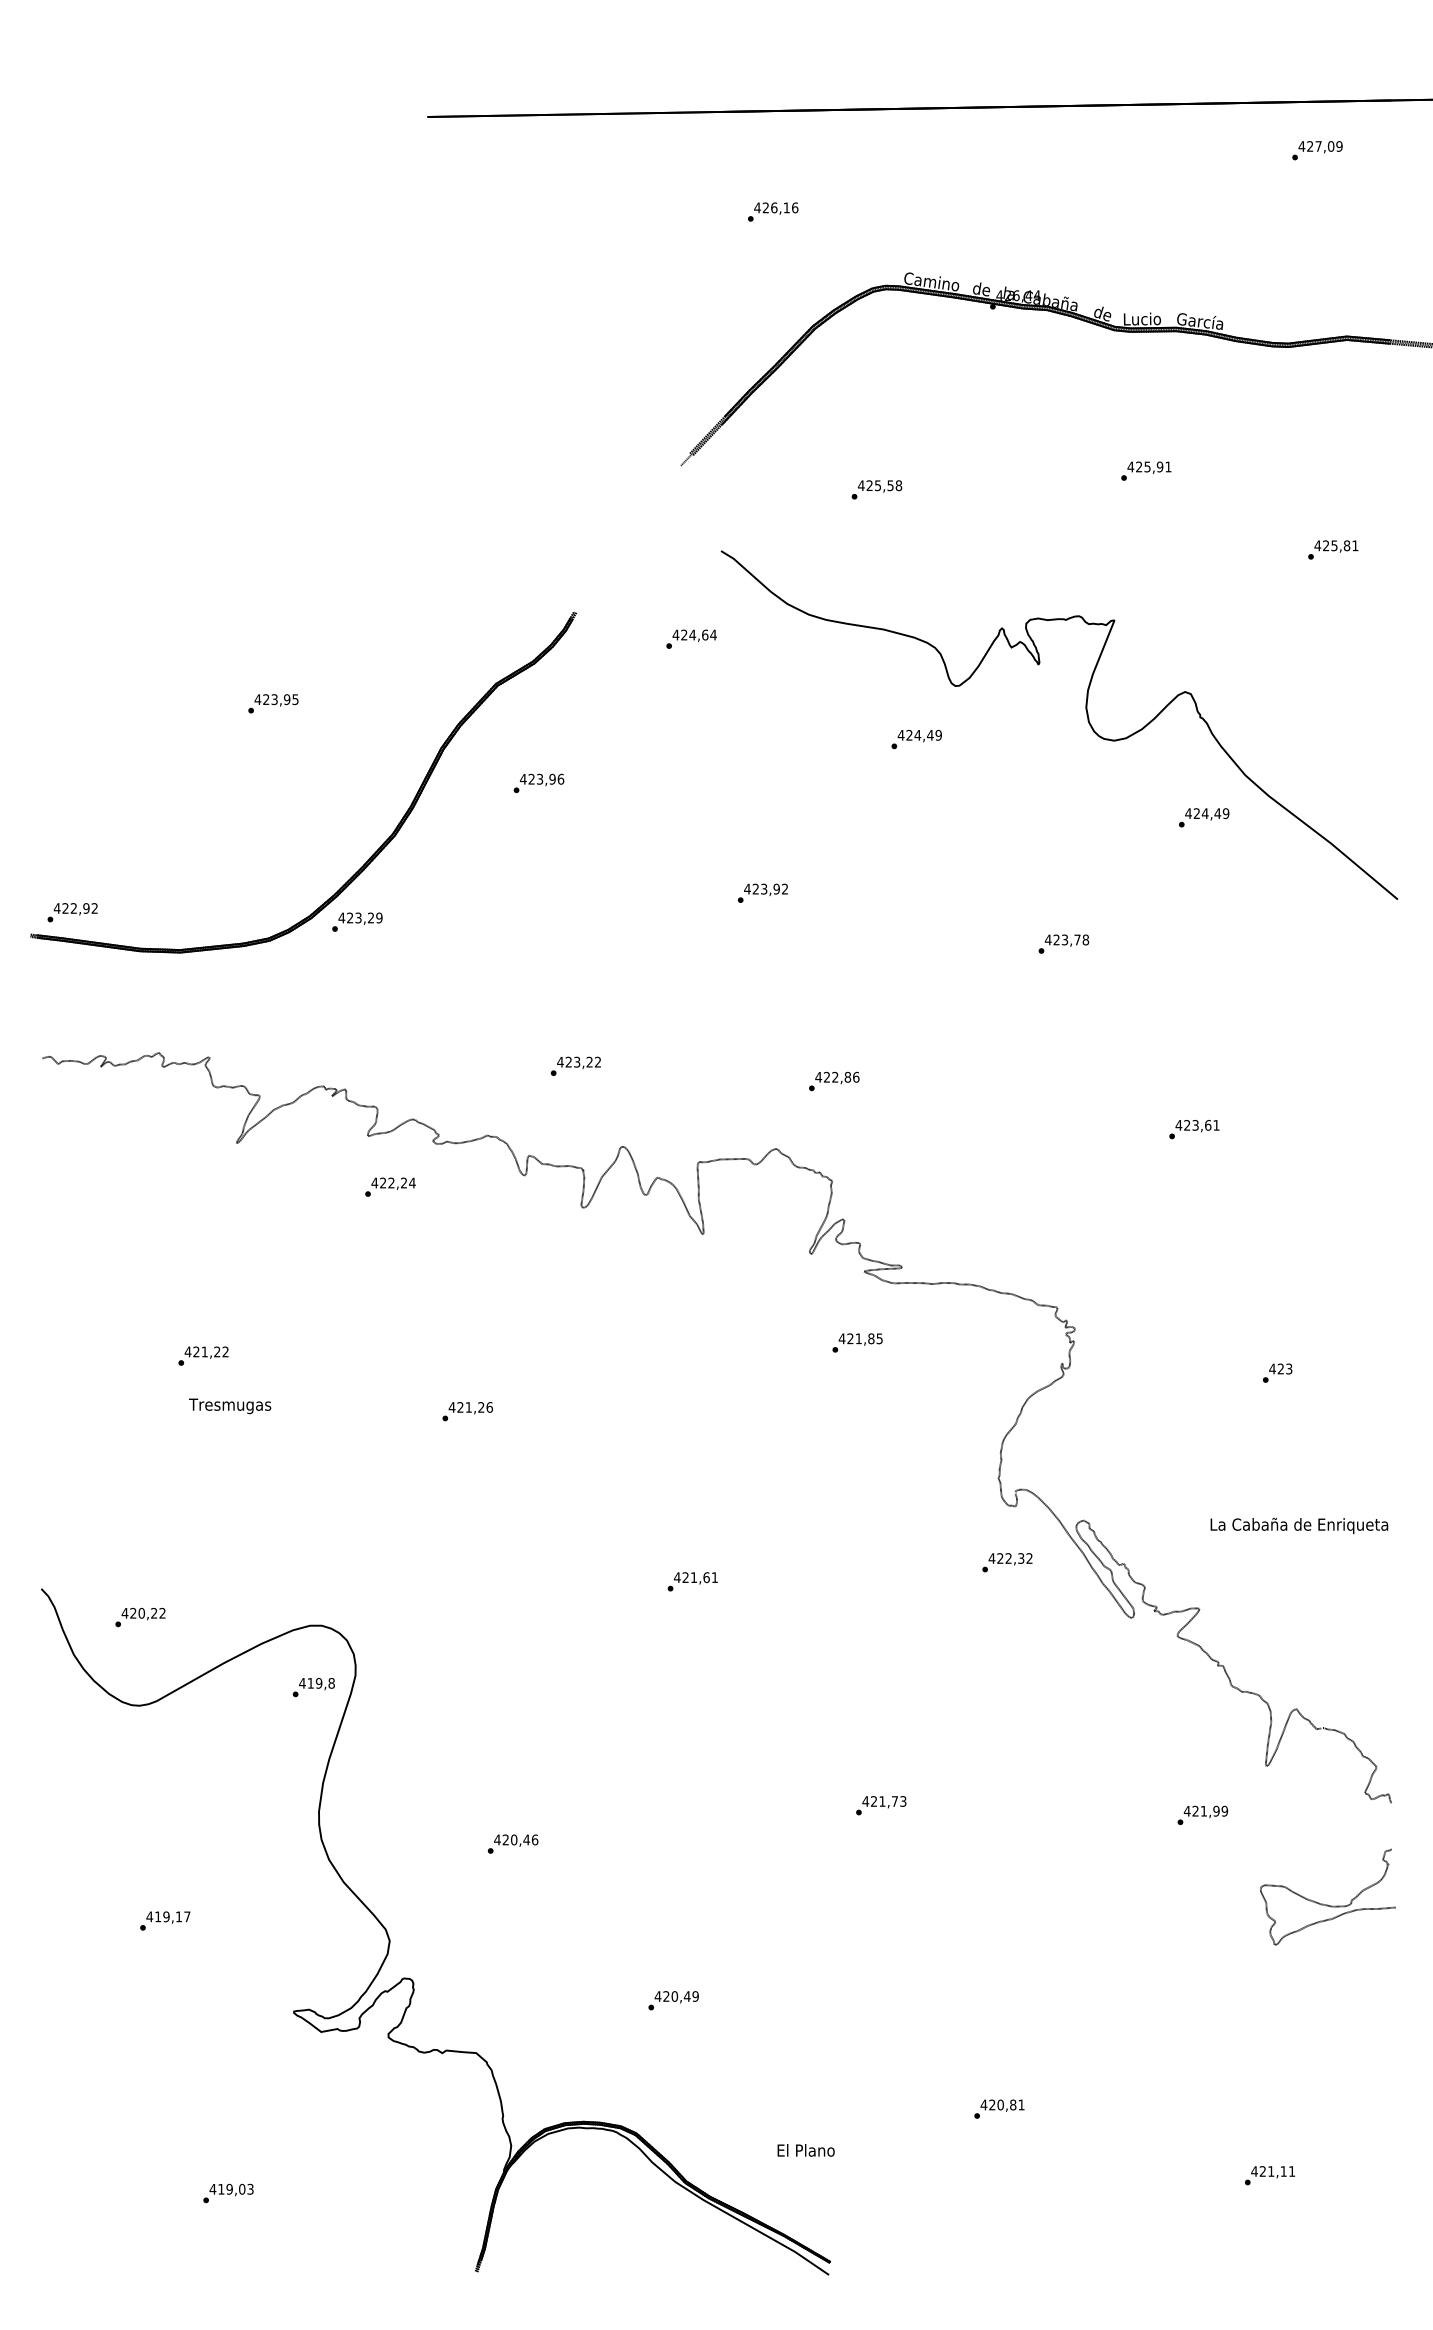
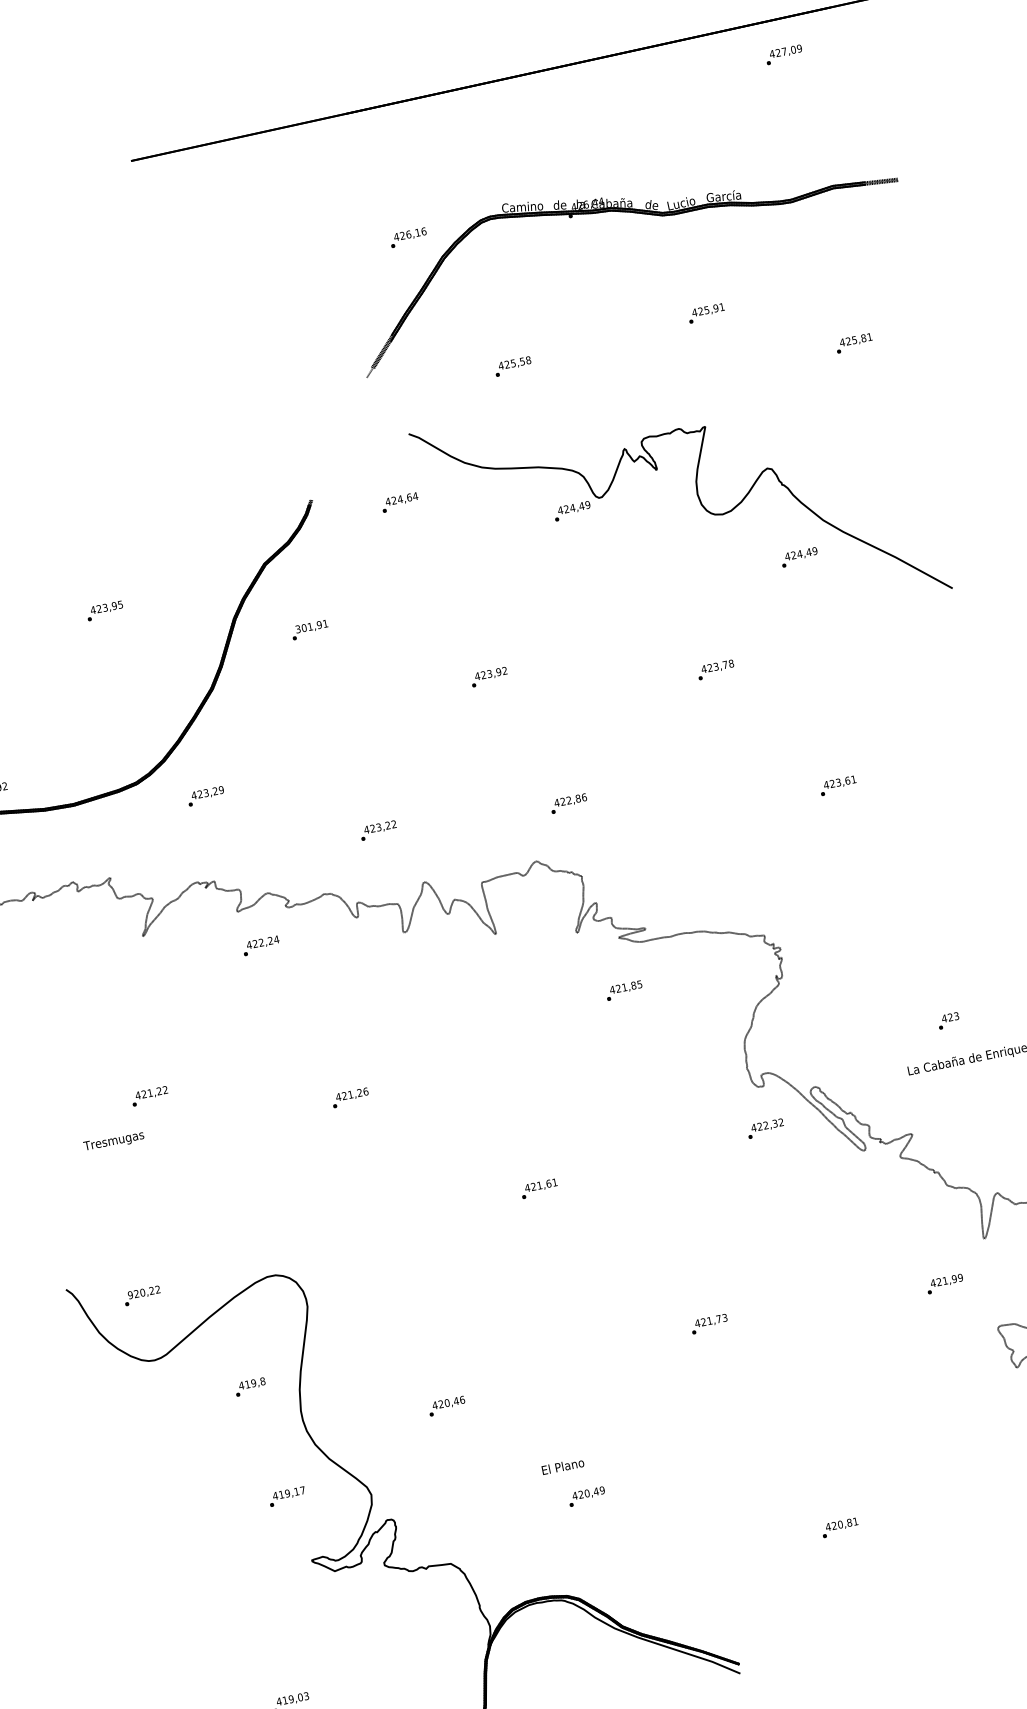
text: (773, 211) -> (408, 237), moved
text: (916, 739) -> (572, 511), moved
text: (541, 778) -> (311, 626), 423,96 -> 301,91
text: (357, 921) -> (206, 795), moved
text: (1277, 1372) -> (948, 1020), moved
text: (230, 1406) -> (114, 1141), moved
text: (124, 1612) -> (130, 1294), 420,22 -> 920,22
text: (313, 1687) -> (250, 1387), moved
text: (165, 1920) -> (287, 1496), moved
text: (805, 2150) -> (562, 1466), moved

